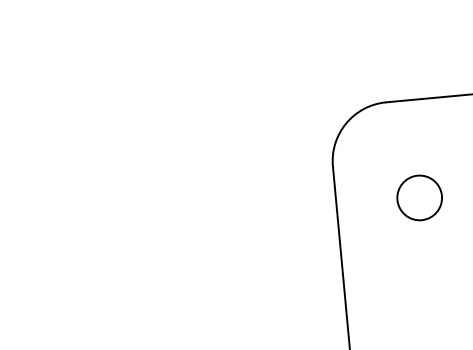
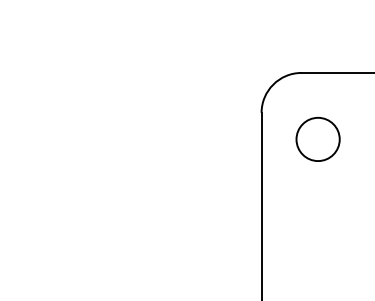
circle: (418, 198) -> (317, 139), size x1.43

